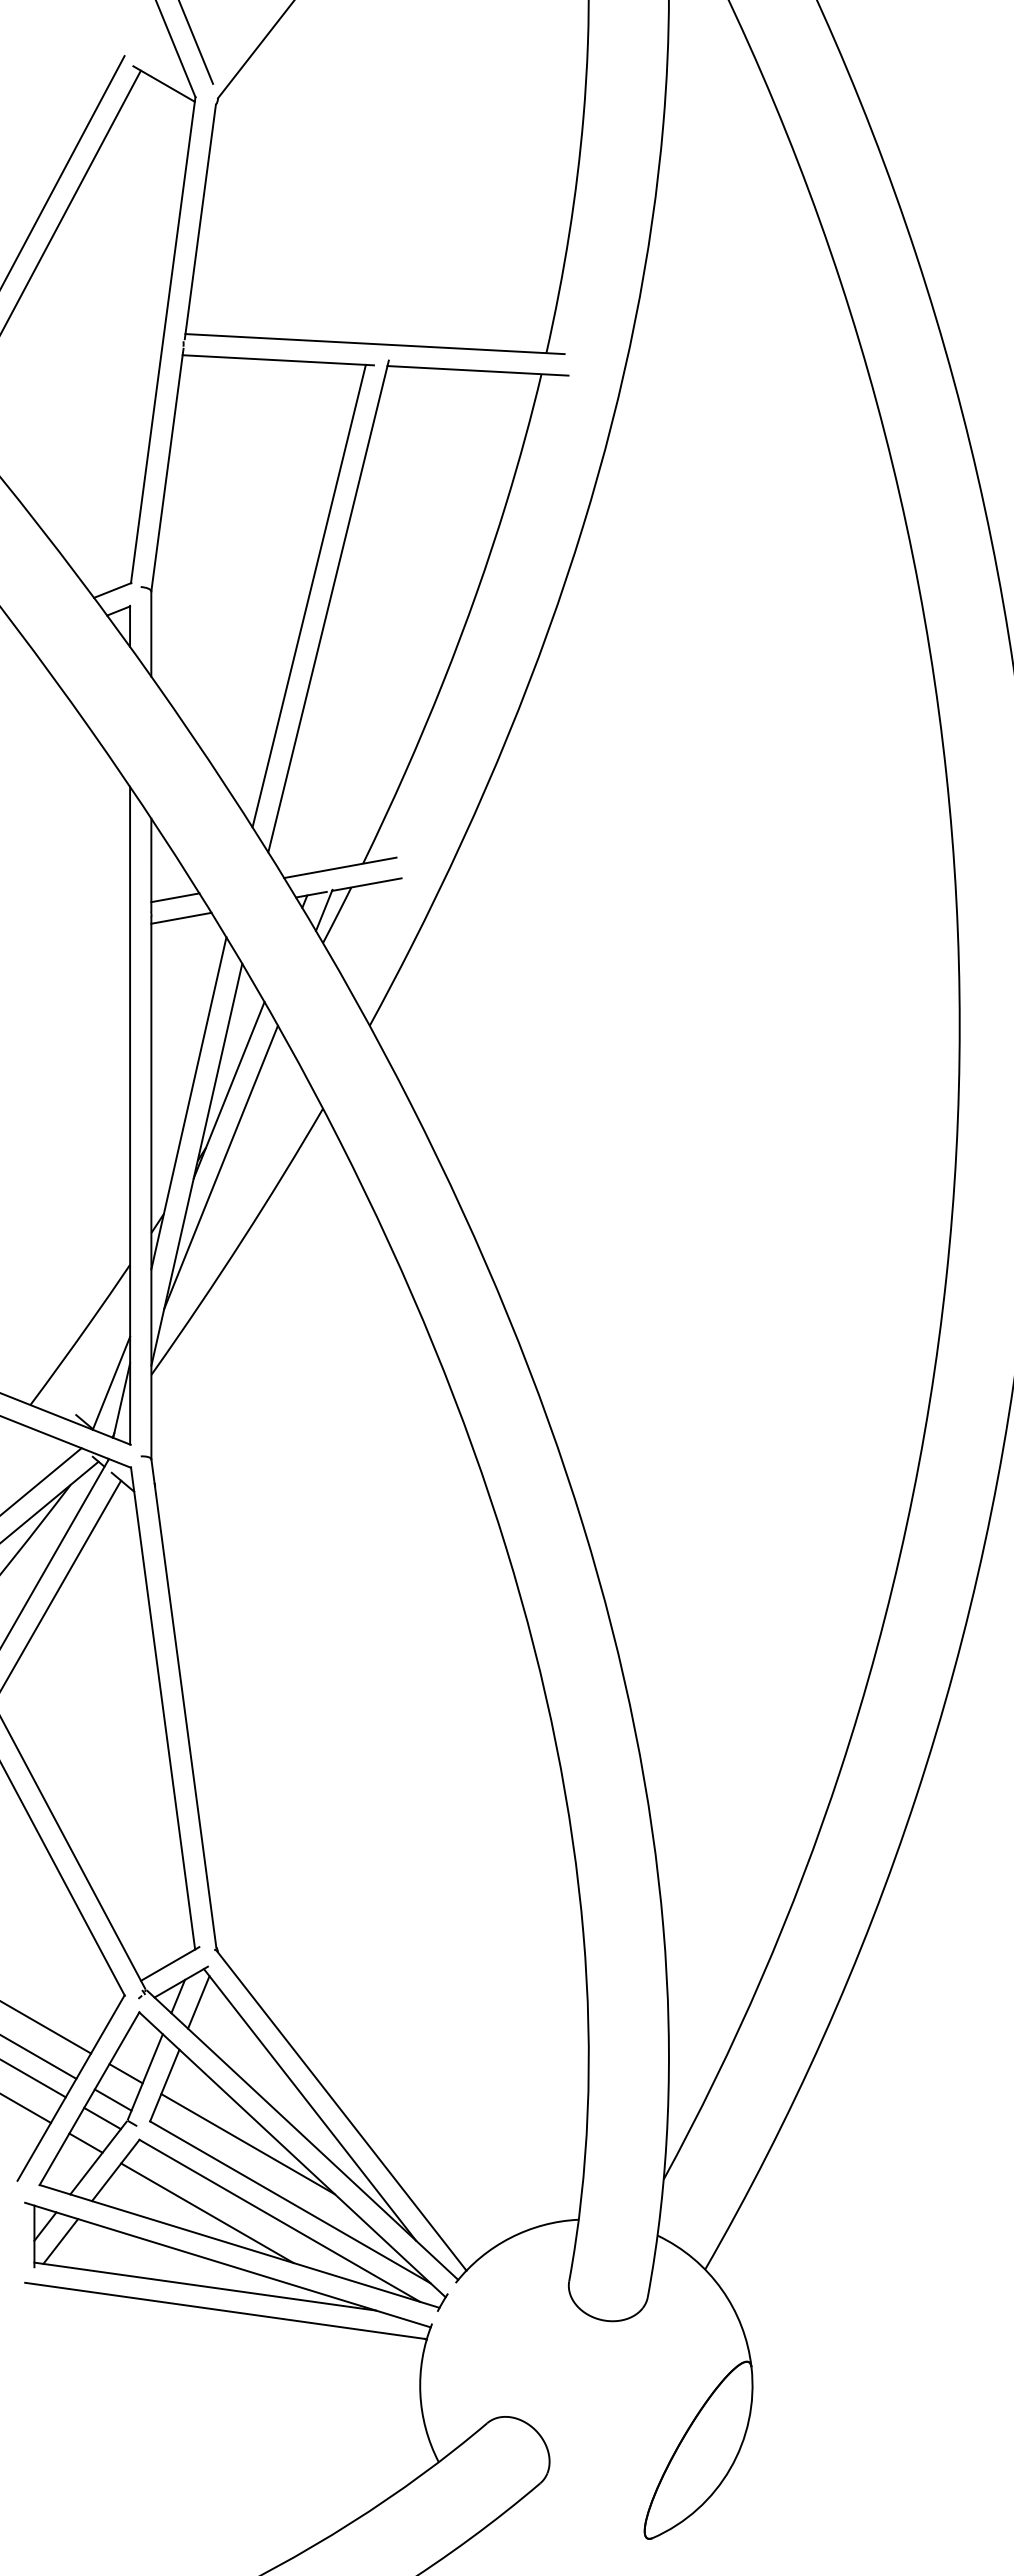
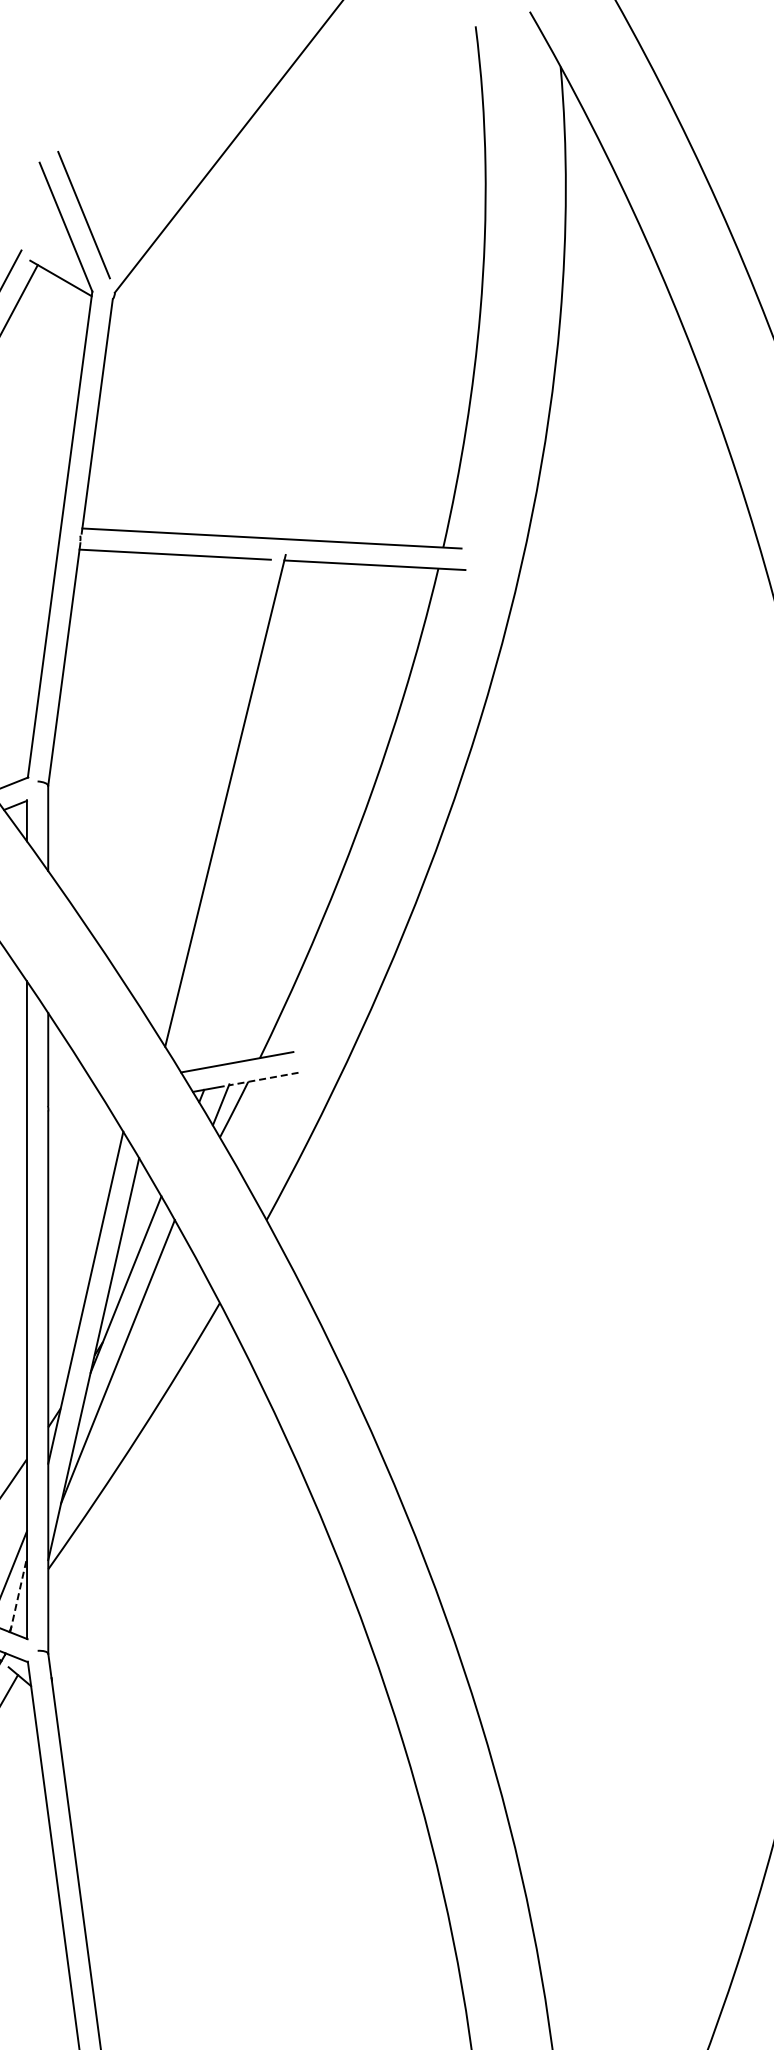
line: (308, 595) -> (205, 789), removed
line: (366, 884) -> (263, 1078), solid -> dashed
line: (175, 897) -> (72, 1091), removed
line: (181, 917) -> (78, 1111), removed
line: (121, 1400) -> (18, 1594), solid -> dashed

